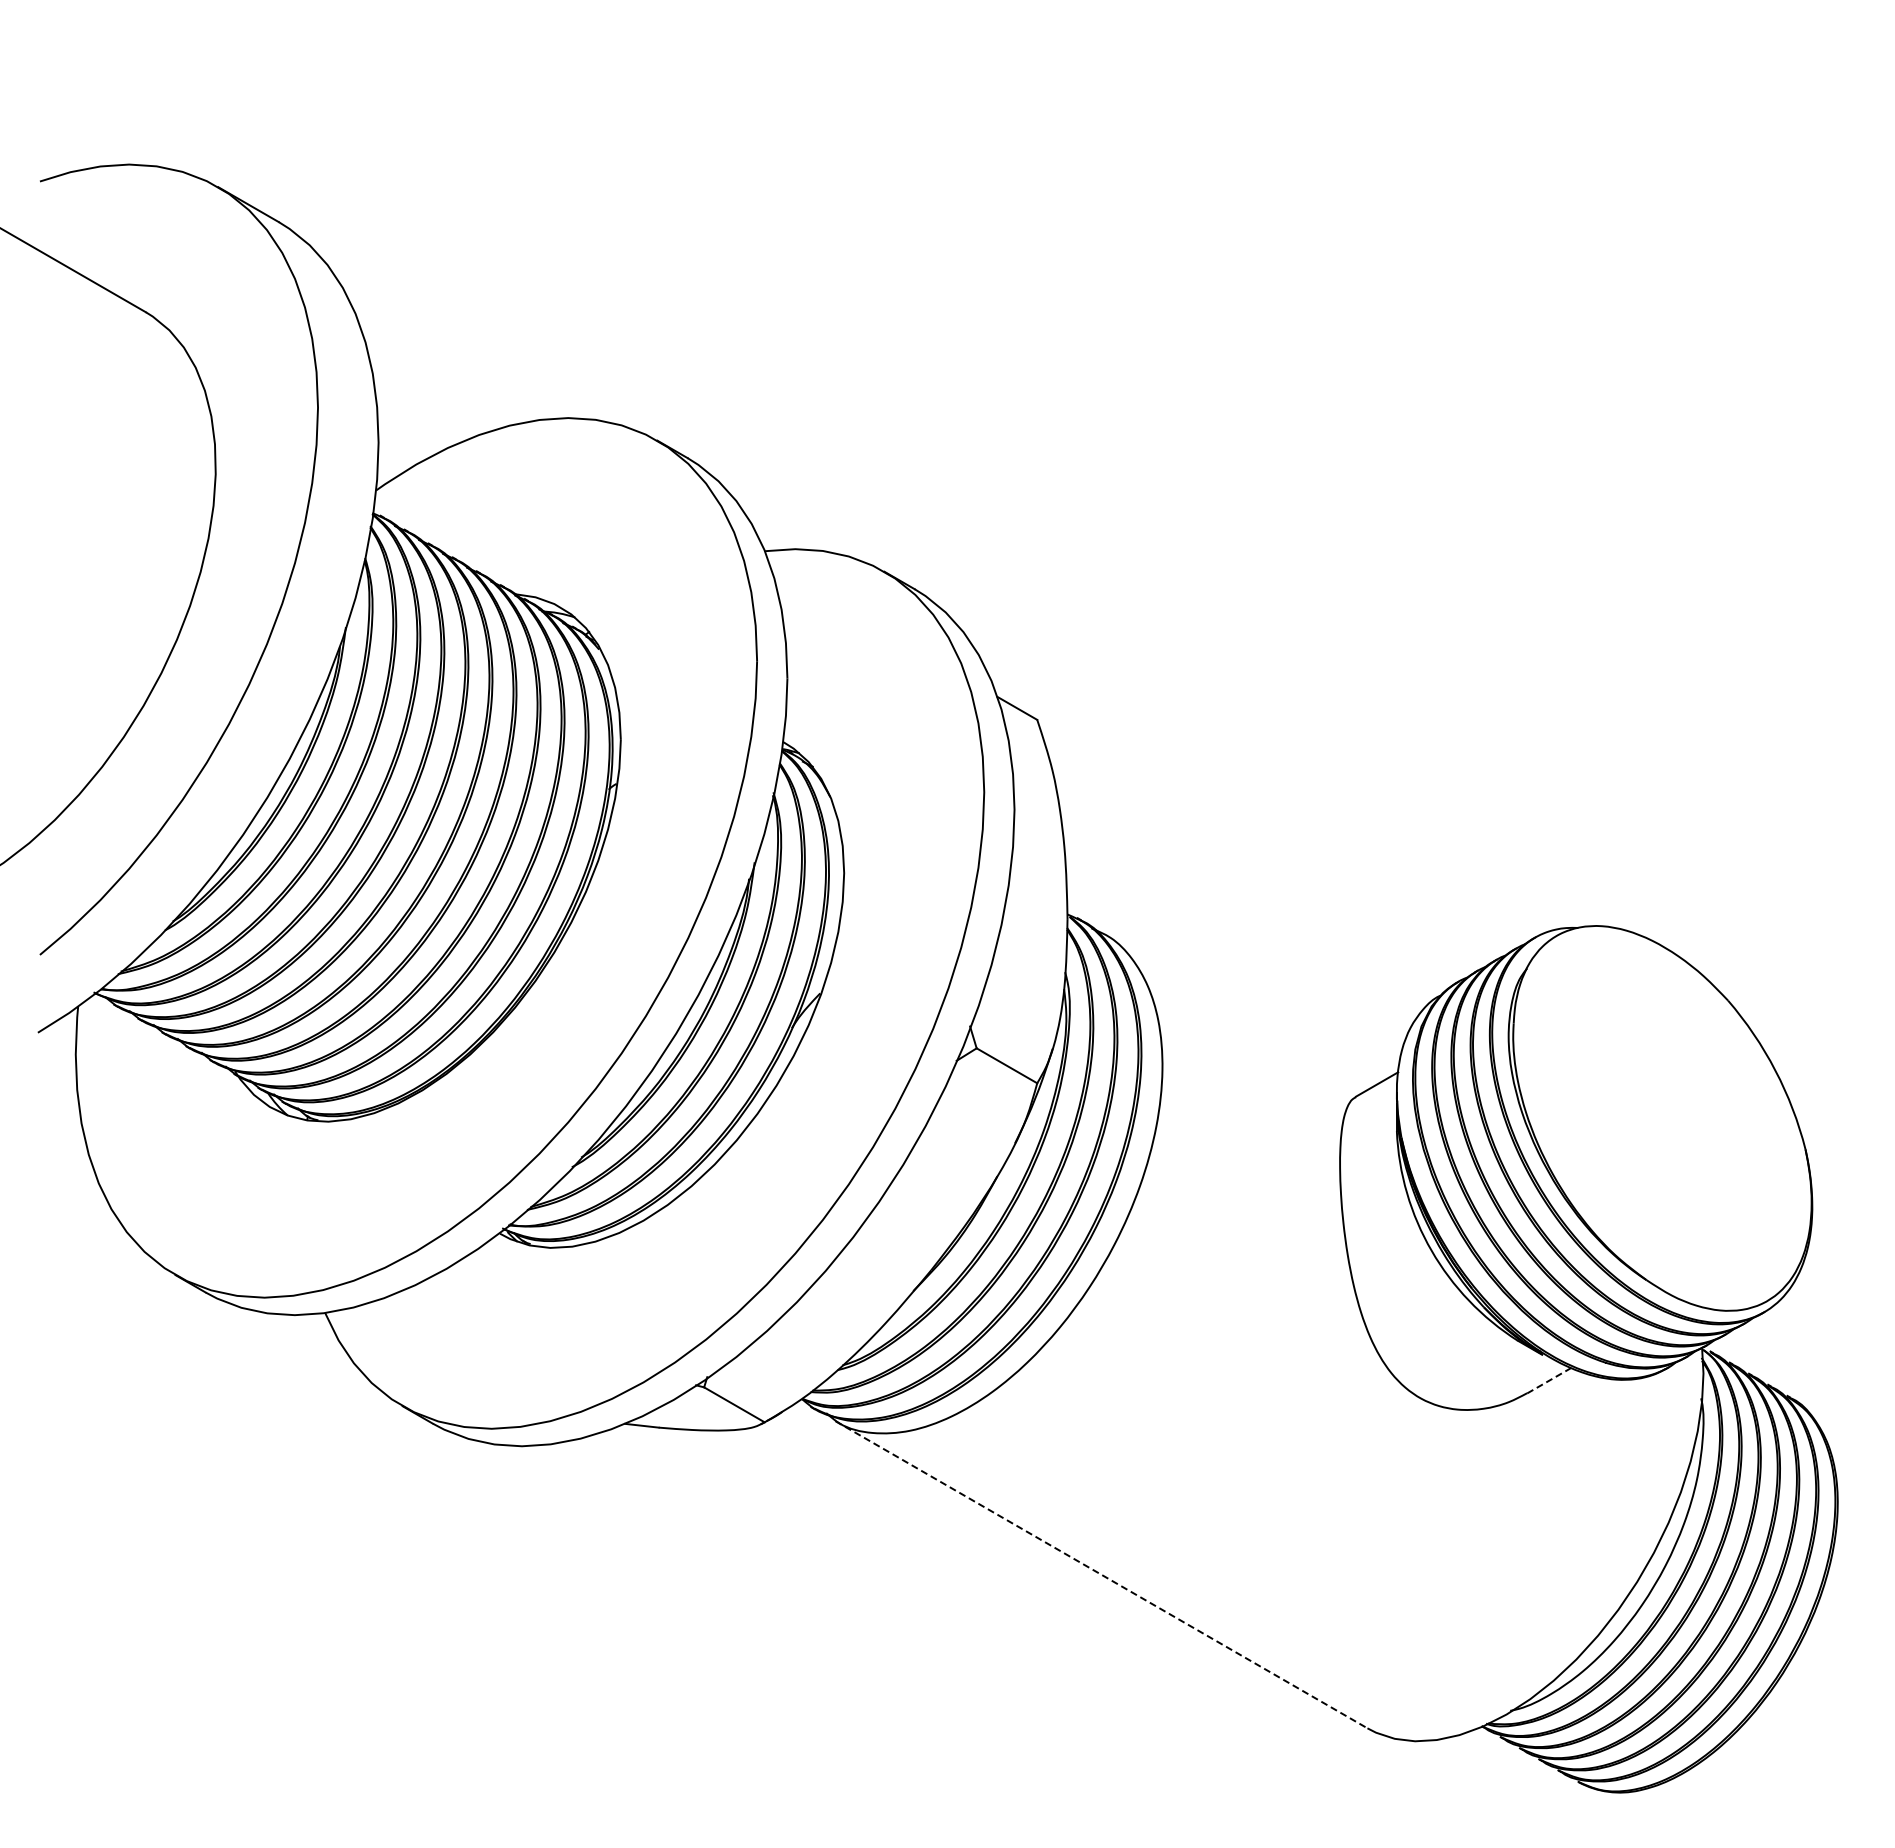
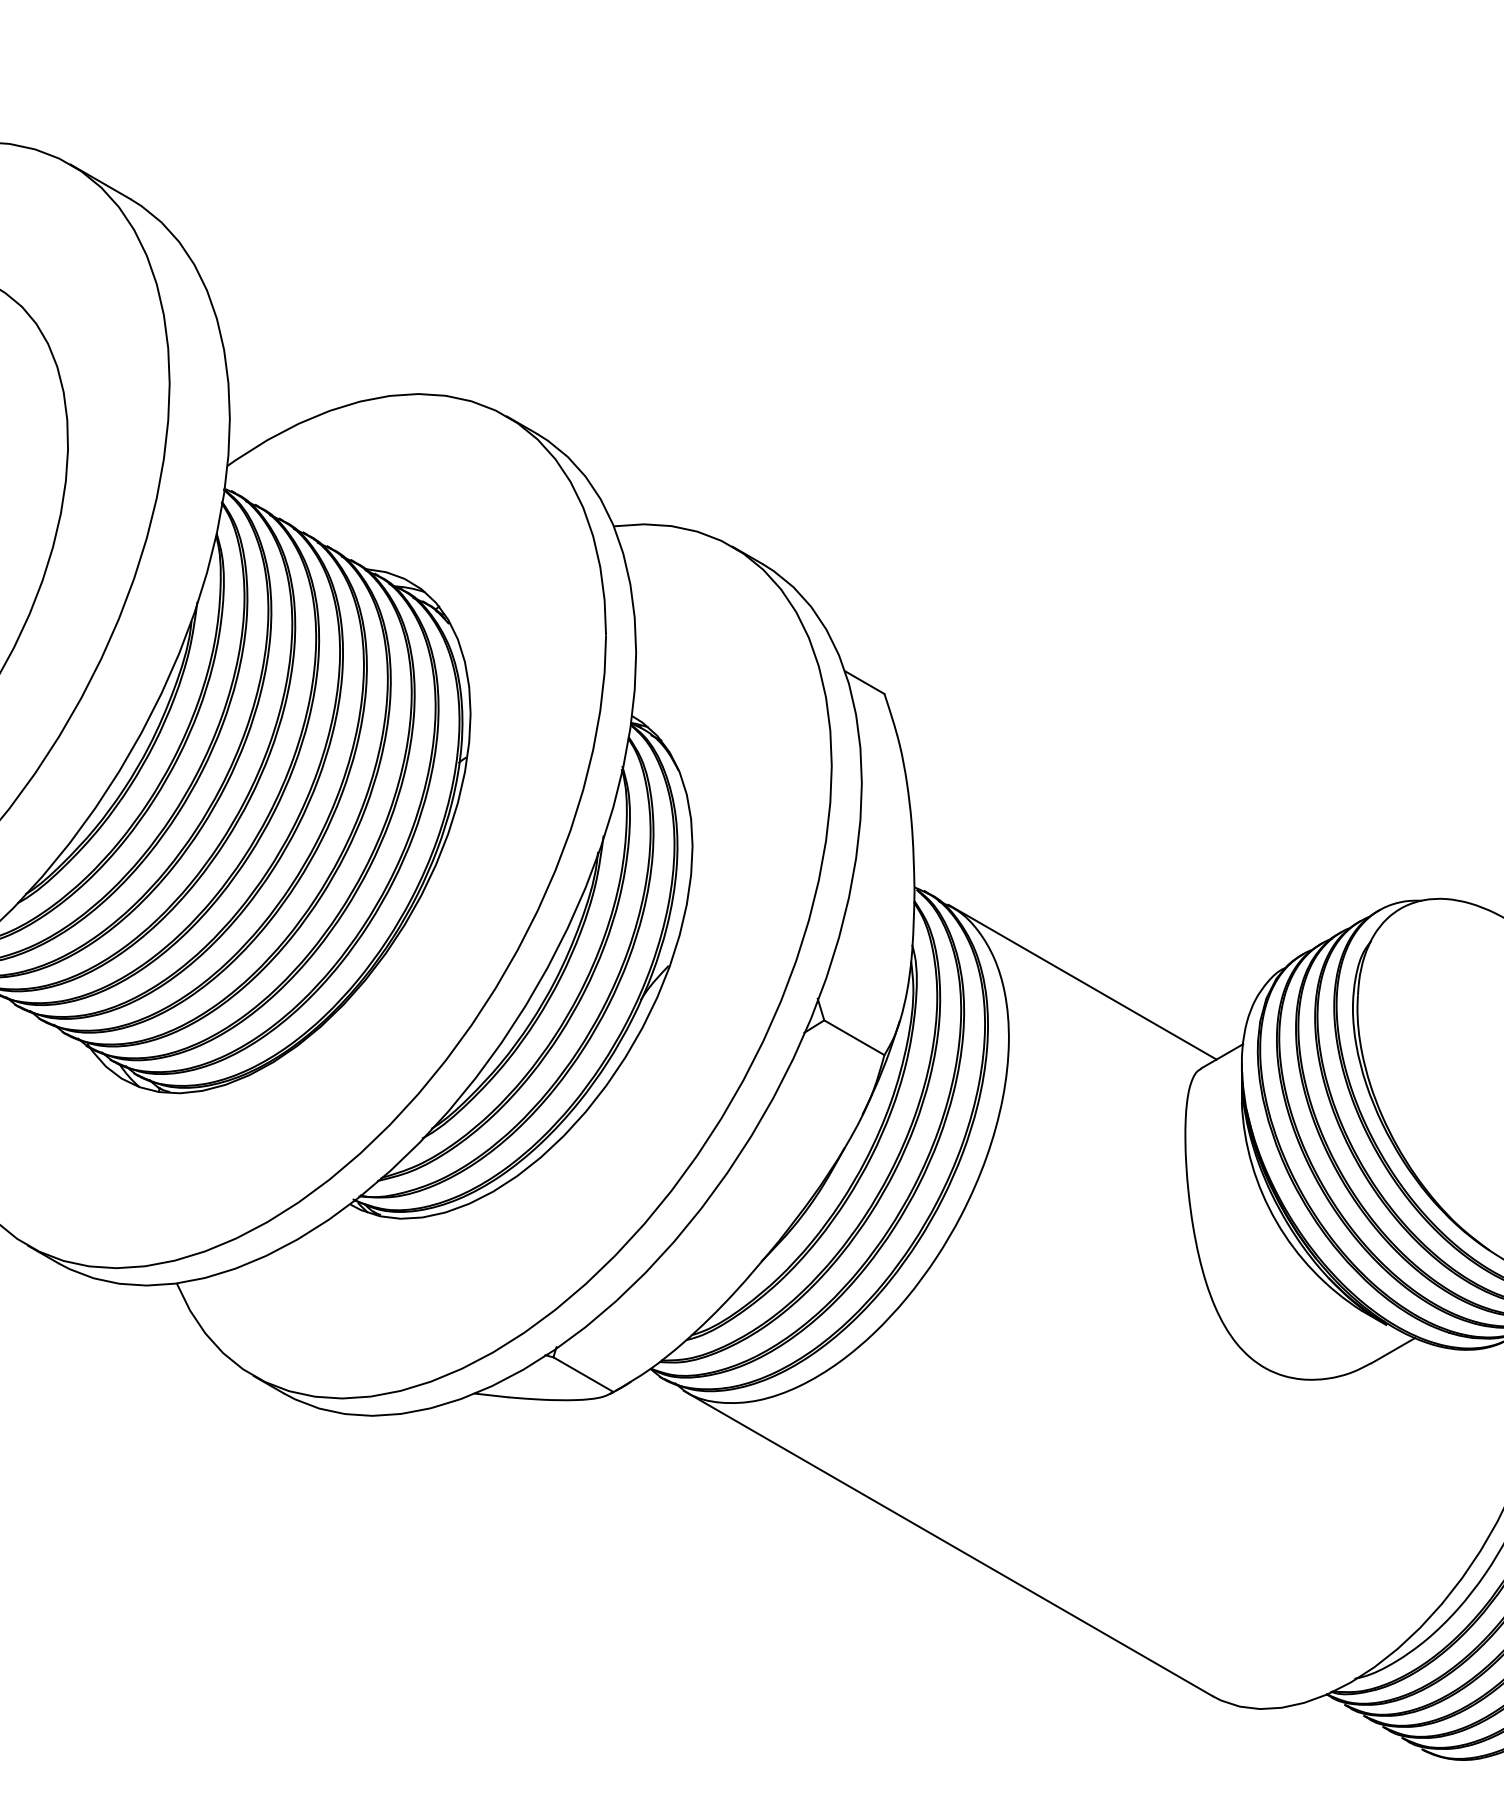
line: (1236, 1009) -> (1082, 981), added
line: (1549, 1380) -> (1393, 1350), dashed -> solid
line: (1101, 1575) -> (948, 1544), dashed -> solid

